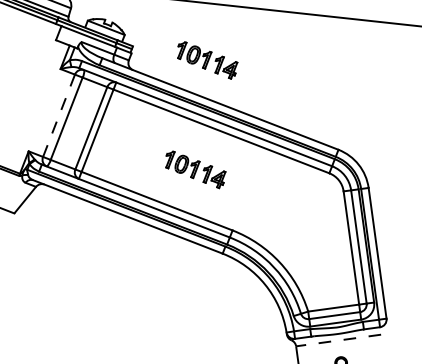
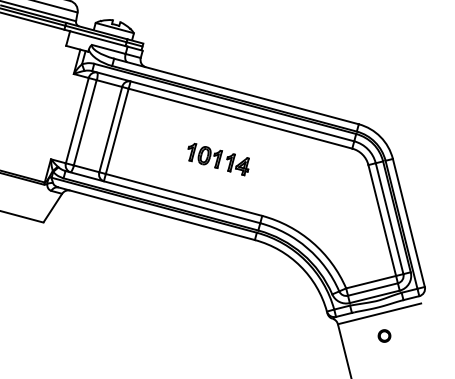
part: (207, 60) -> (218, 49), removed
line: (59, 115) -> (77, 120), dashed -> solid
line: (338, 340) -> (379, 313), dashed -> solid

